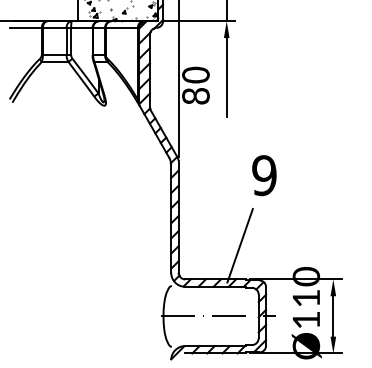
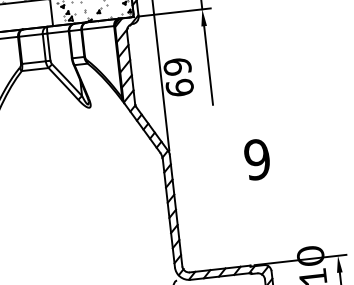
text: (195, 85) -> (178, 77), 80 -> 69
line: (239, 245) -> (240, 232), removed

